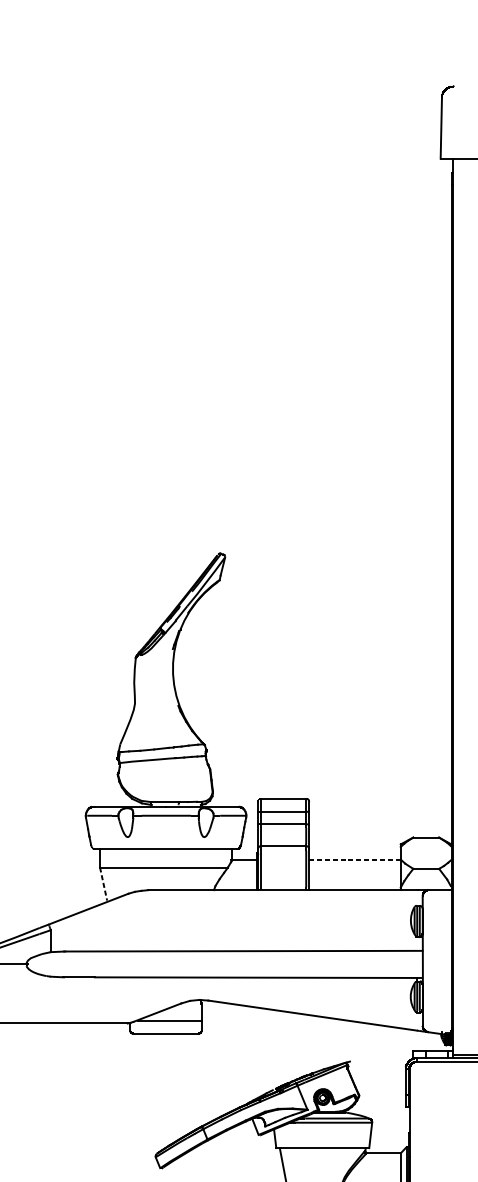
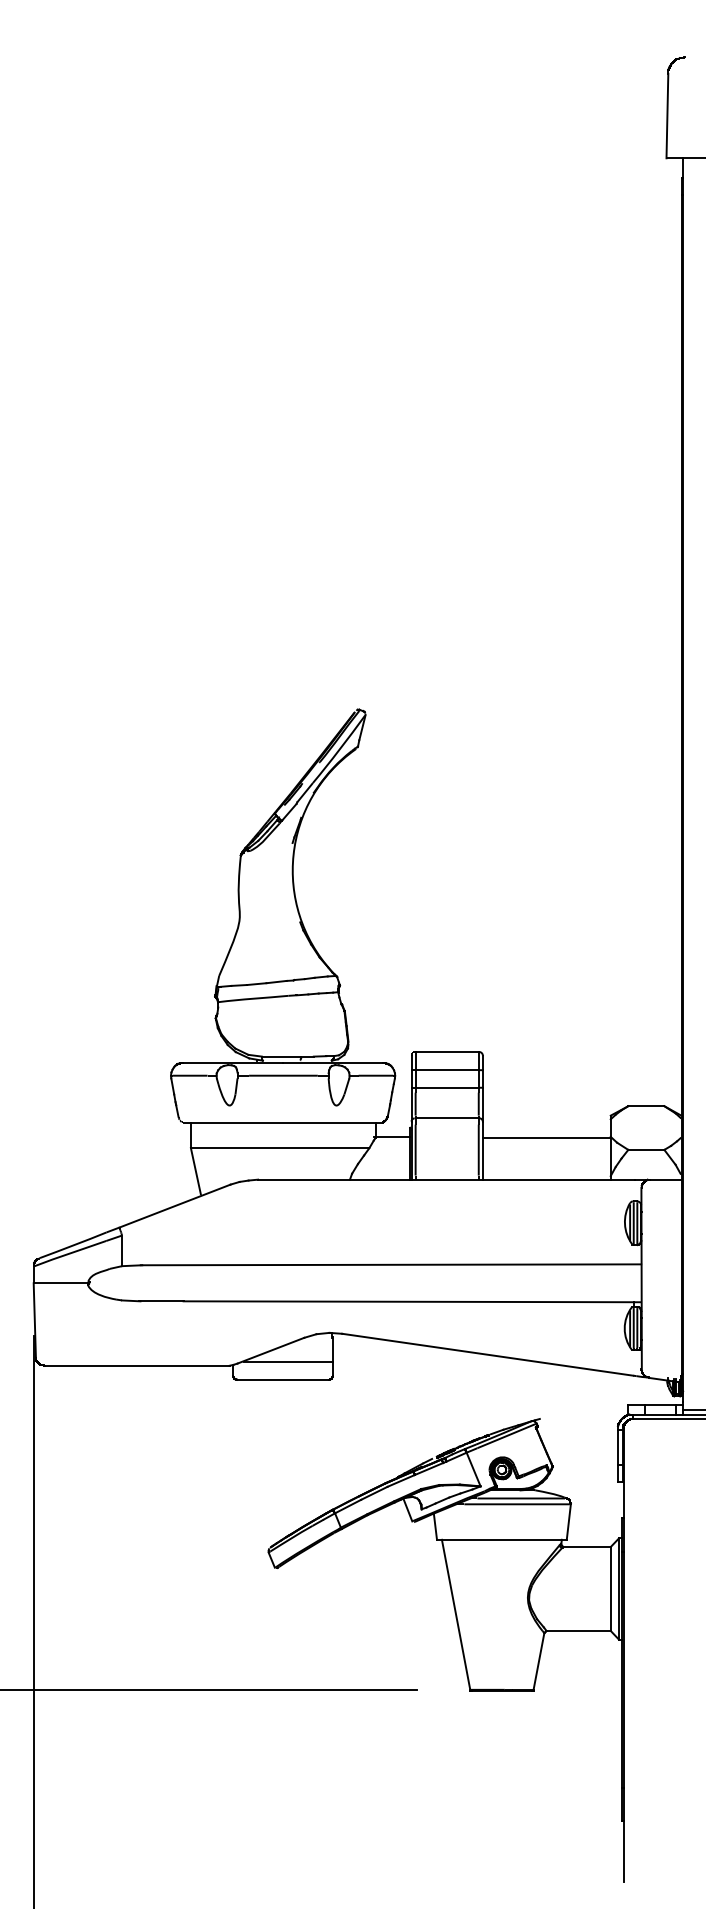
line: (354, 860) -> (546, 1138), dashed -> solid
line: (103, 884) -> (195, 1171), dashed -> solid

